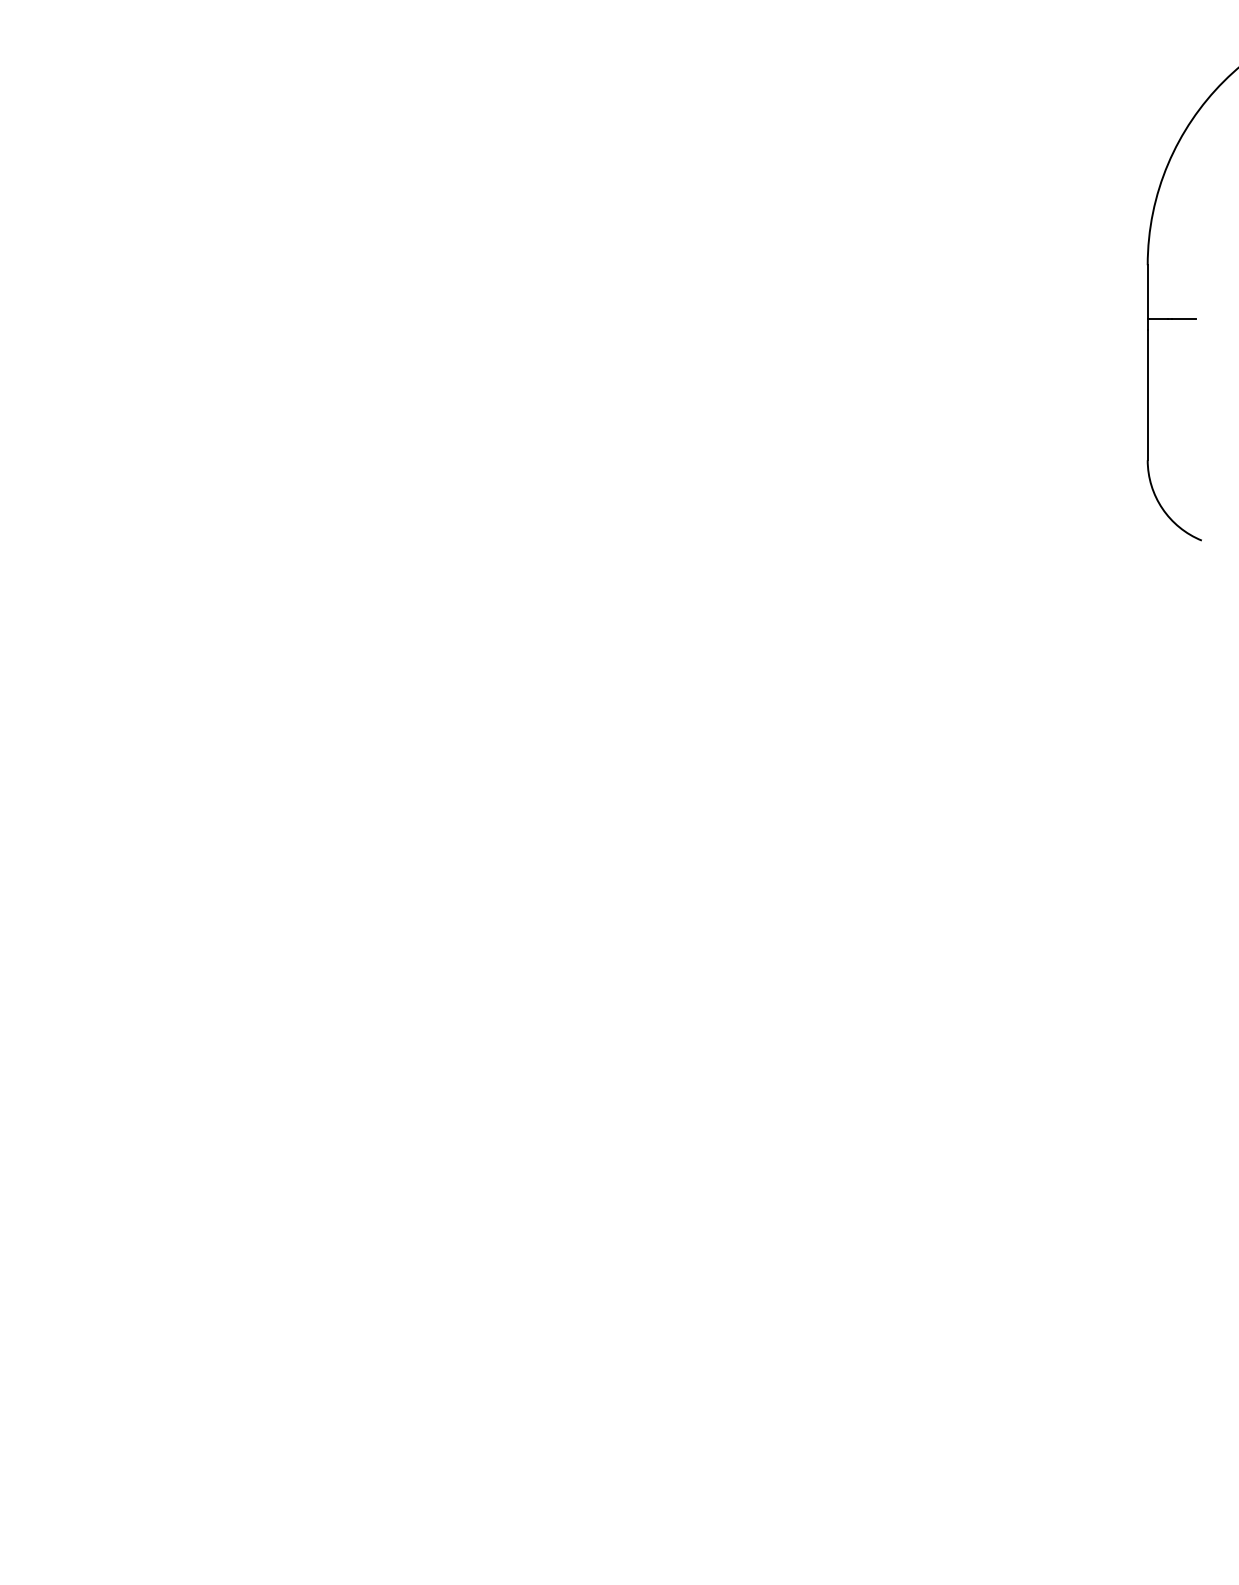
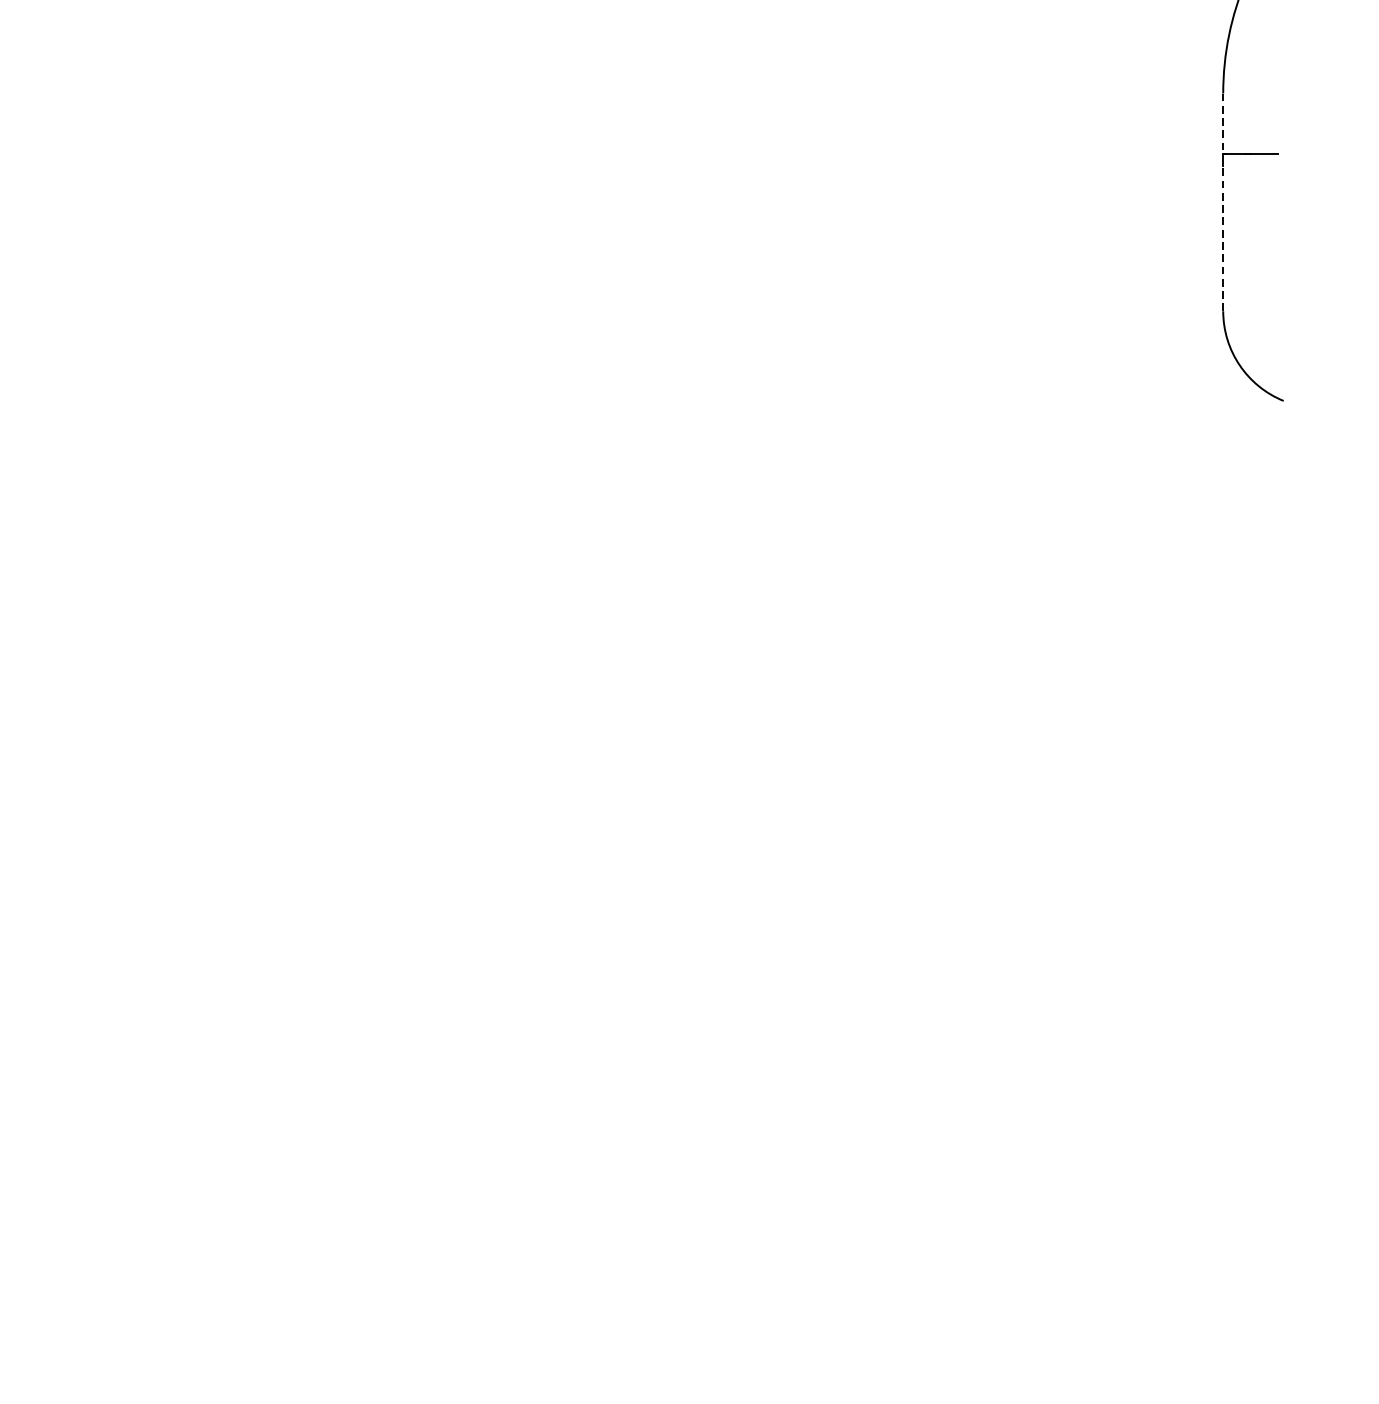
line: (1147, 292) -> (1222, 123), solid -> dashed
line: (1147, 395) -> (1222, 238), solid -> dashed

